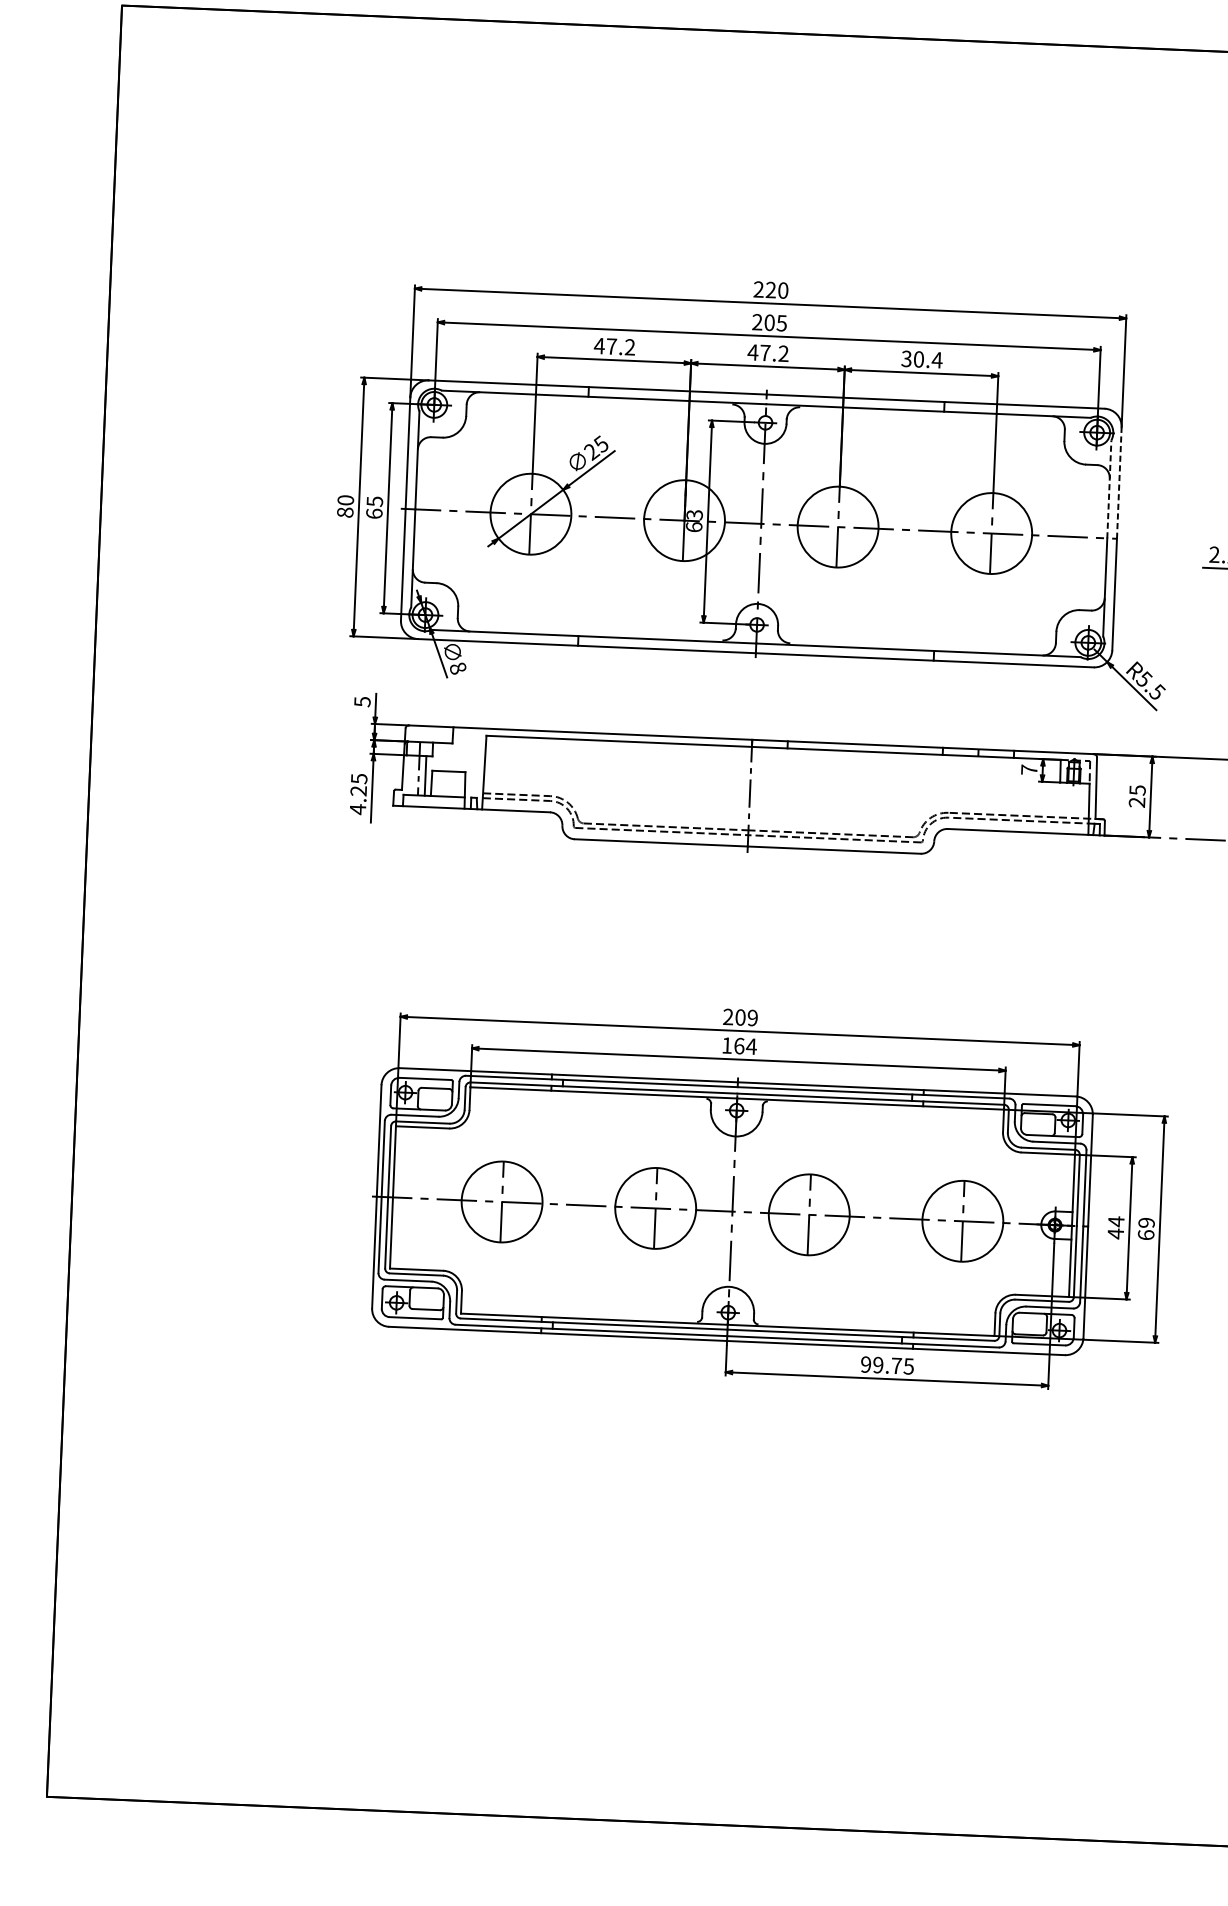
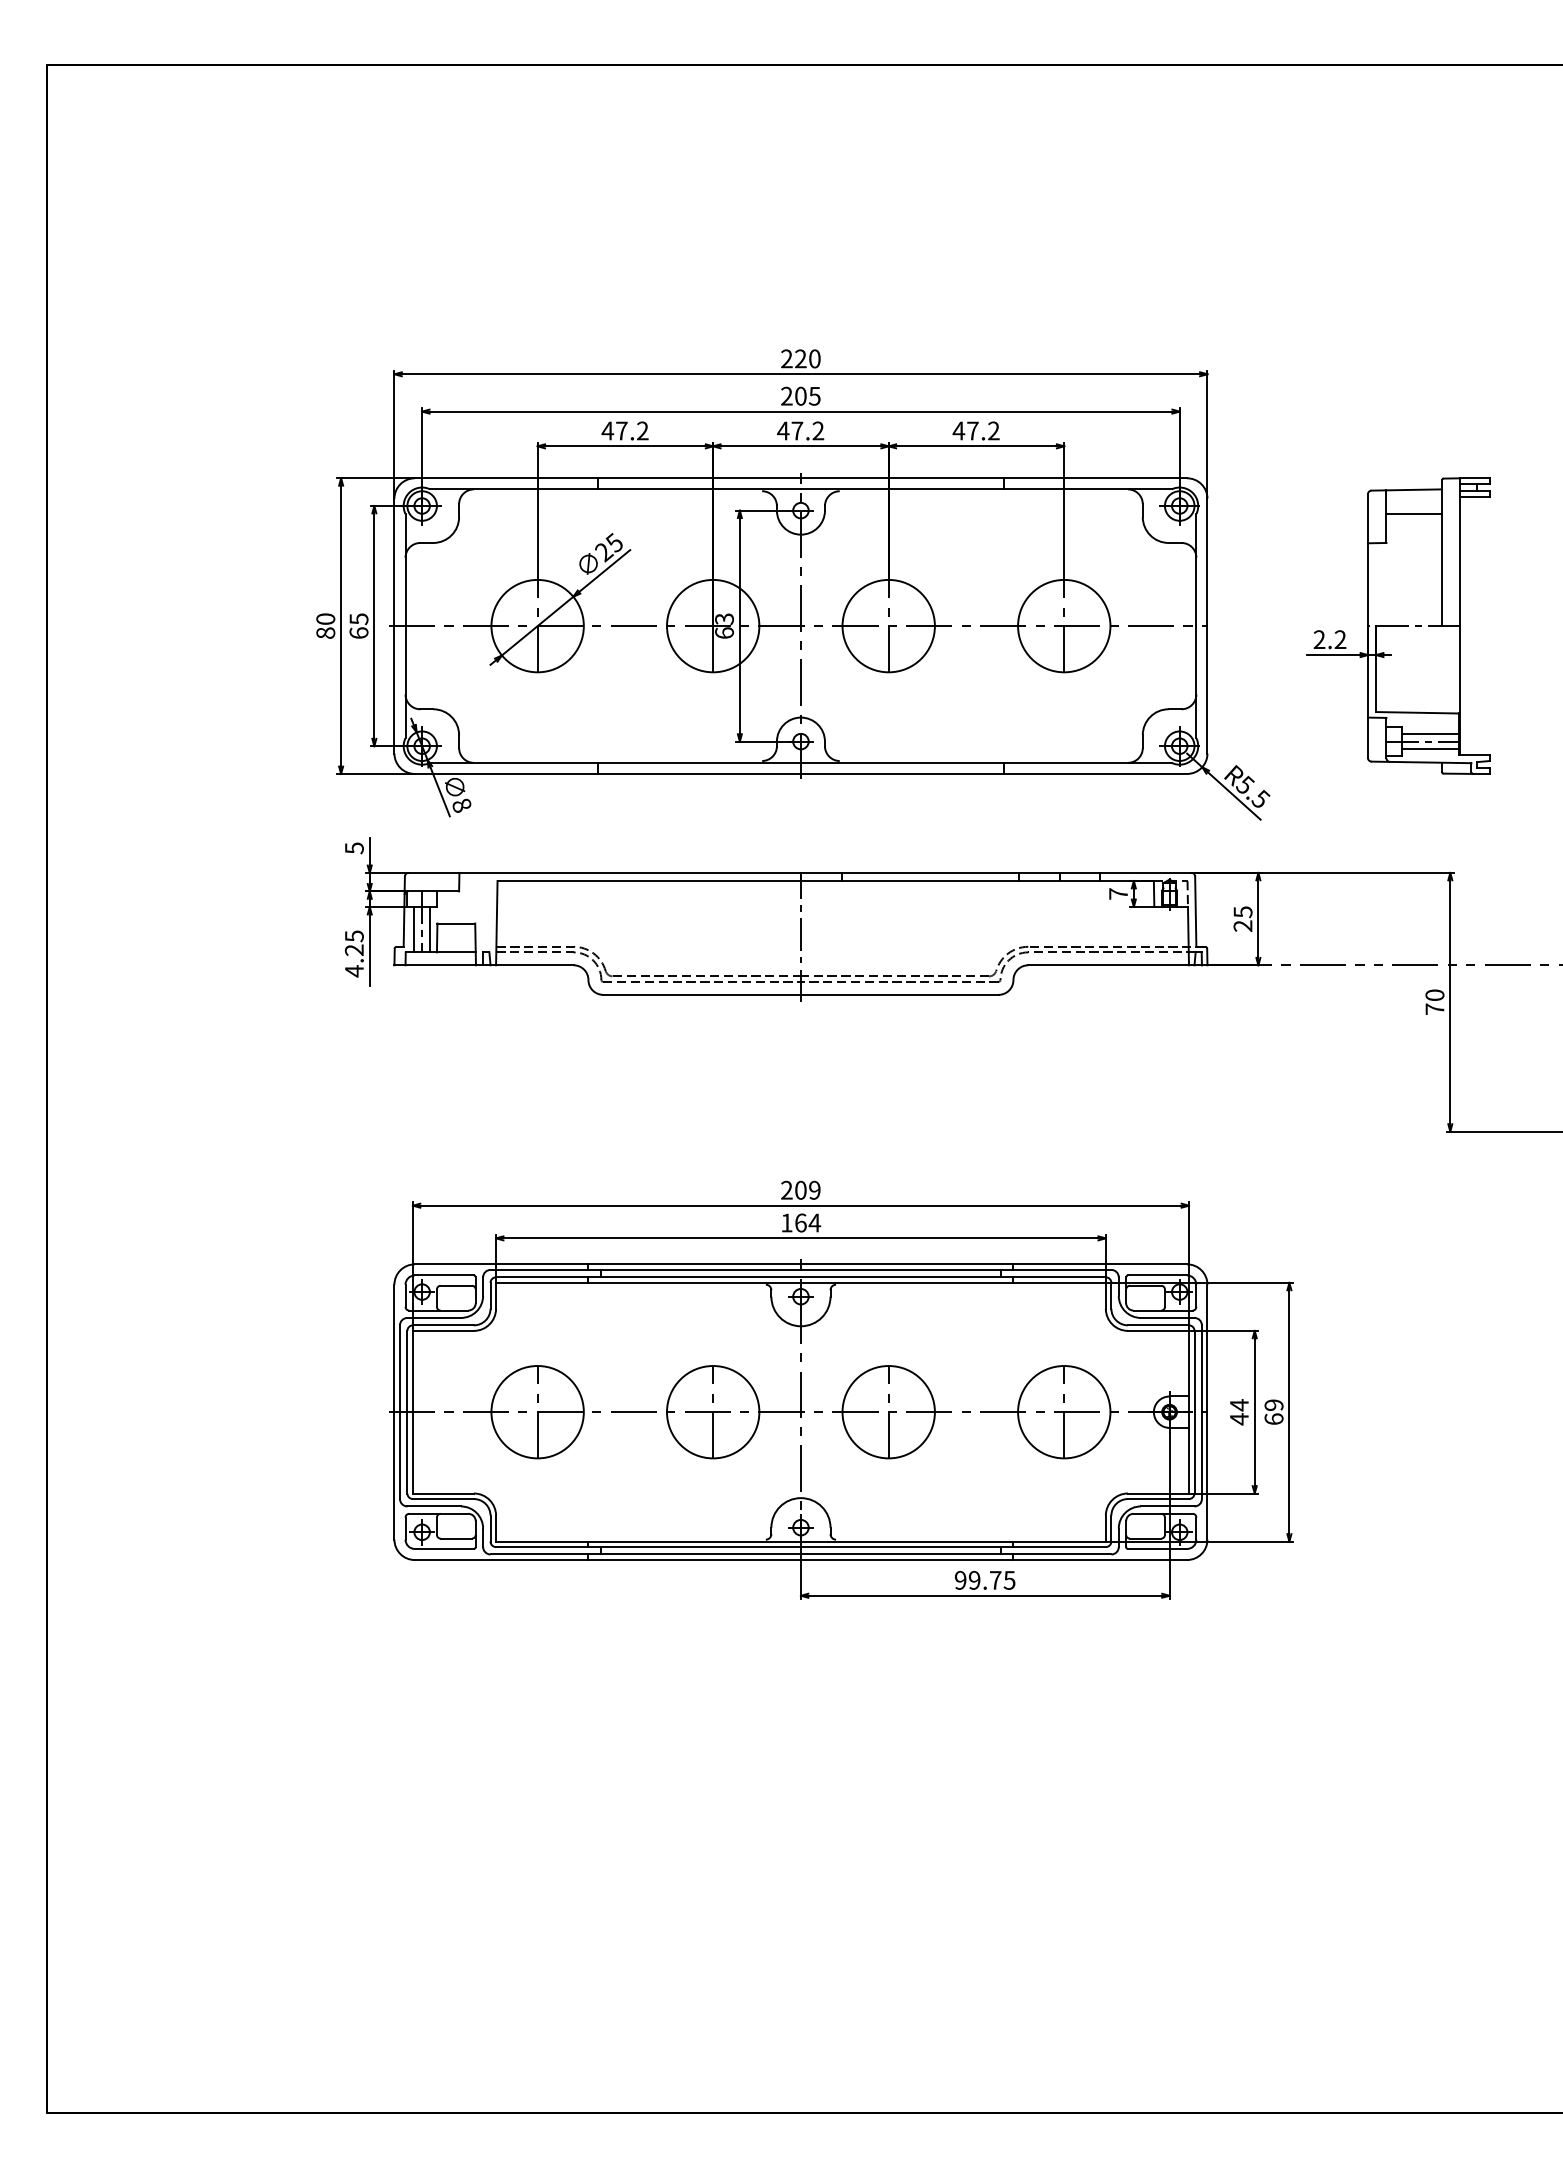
text: (922, 359) -> (976, 430), 30.4 -> 47.2
line: (1119, 483) -> (1207, 562), dashed -> solid
line: (1109, 488) -> (1196, 569), dashed -> solid
line: (412, 775) -> (414, 929), added

